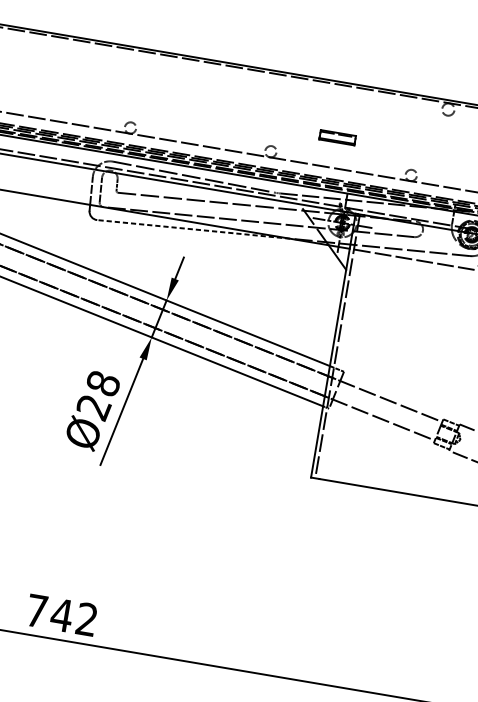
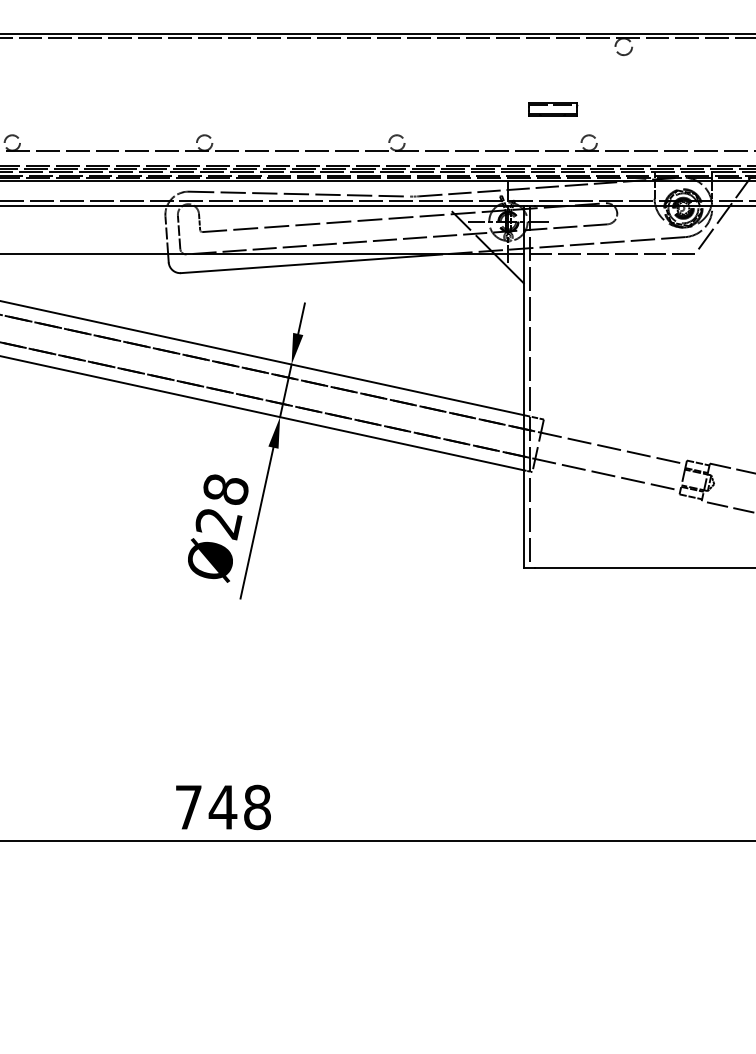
part: (338, 138) -> (553, 109), moved
line: (193, 229) -> (311, 263), dashed -> solid
text: (87, 619) -> (257, 807), 742 -> 748

